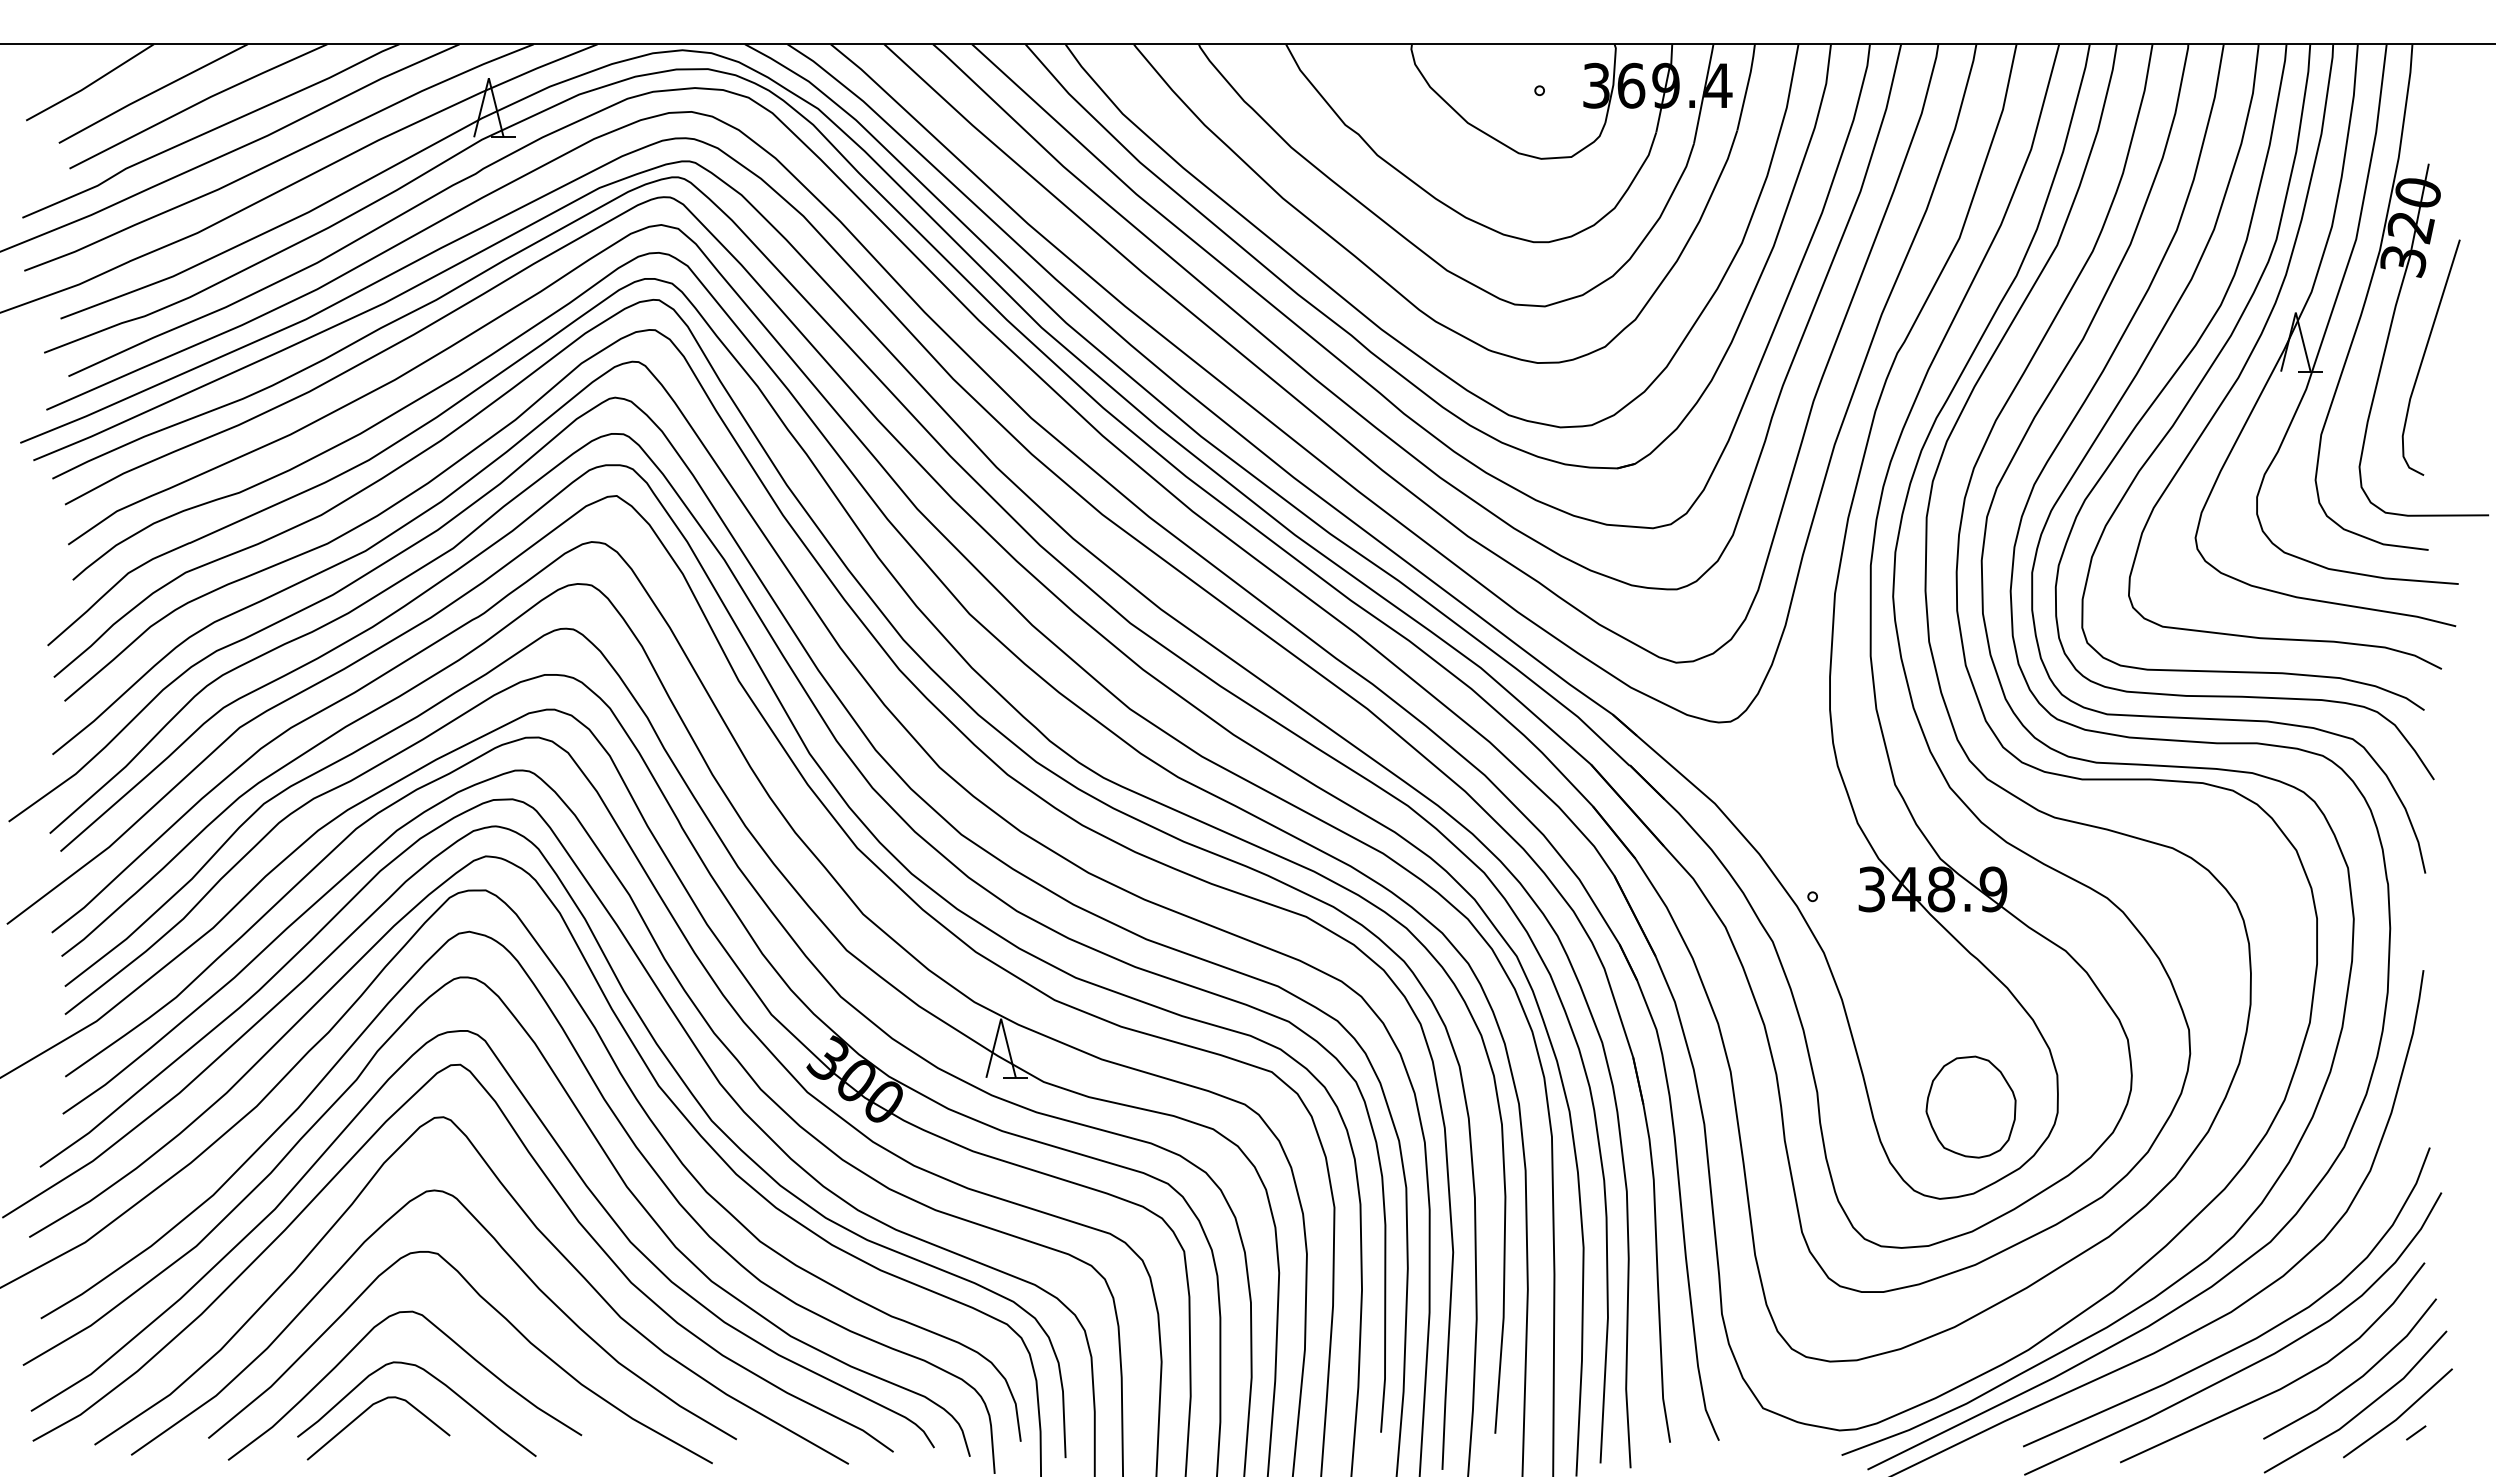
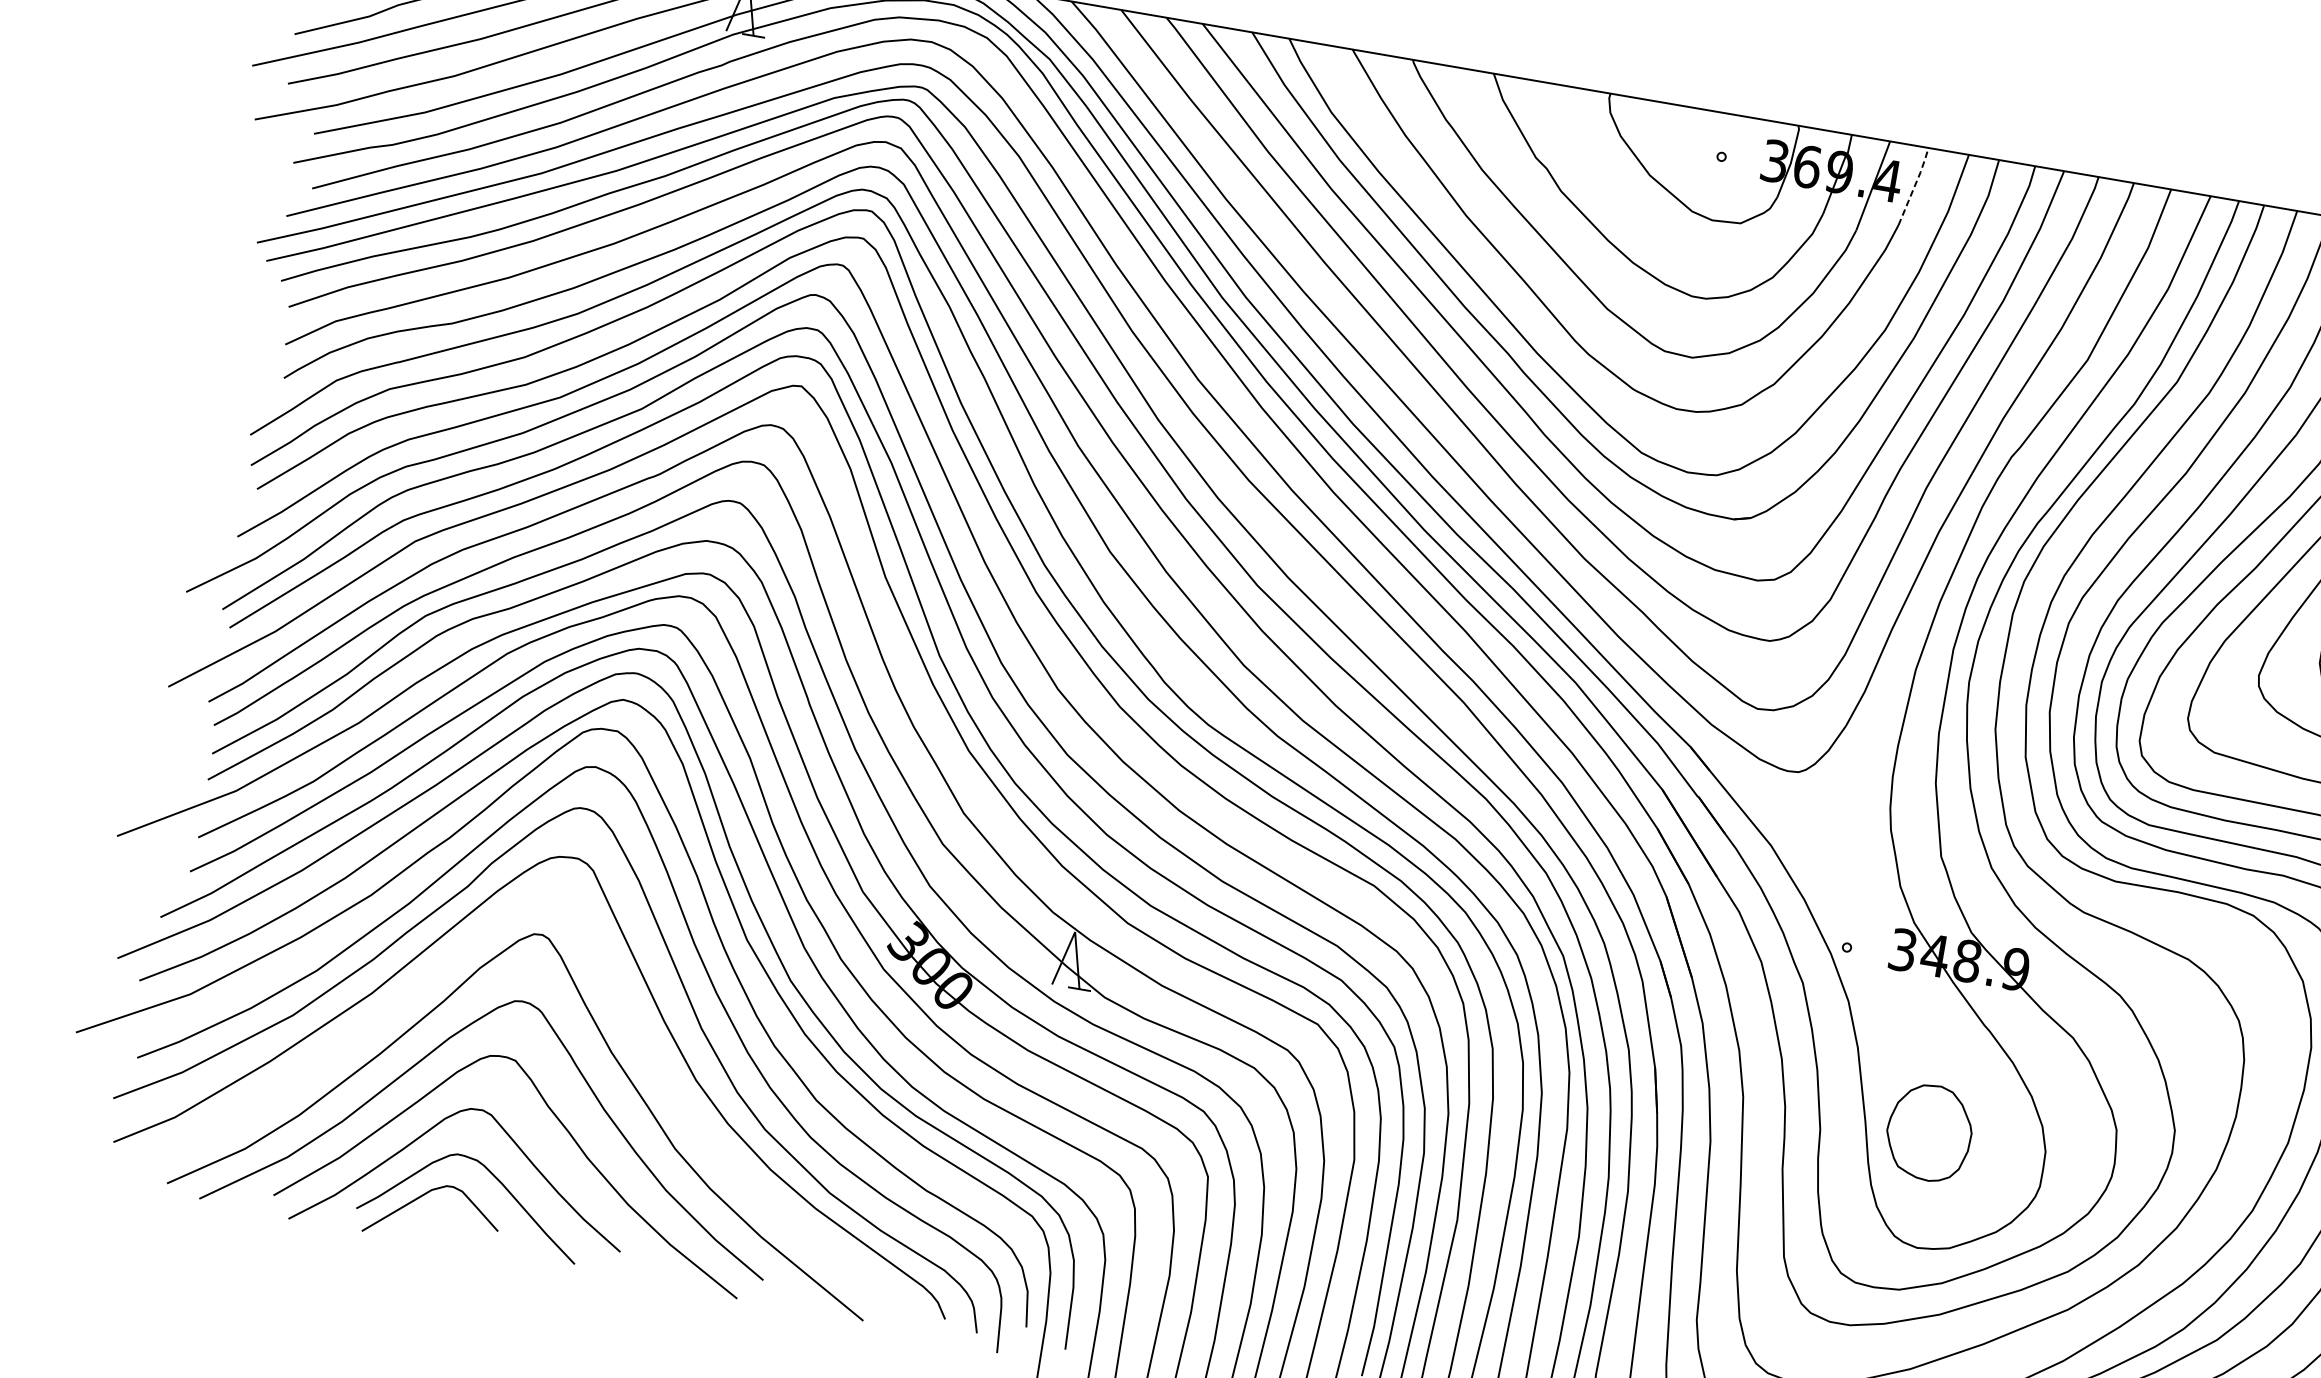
line: (1747, 86) -> (1915, 185), solid -> dashed
part: (1970, 1106) -> (1928, 1132), moved
curve: (555, 1191) -> (634, 1021), removed

